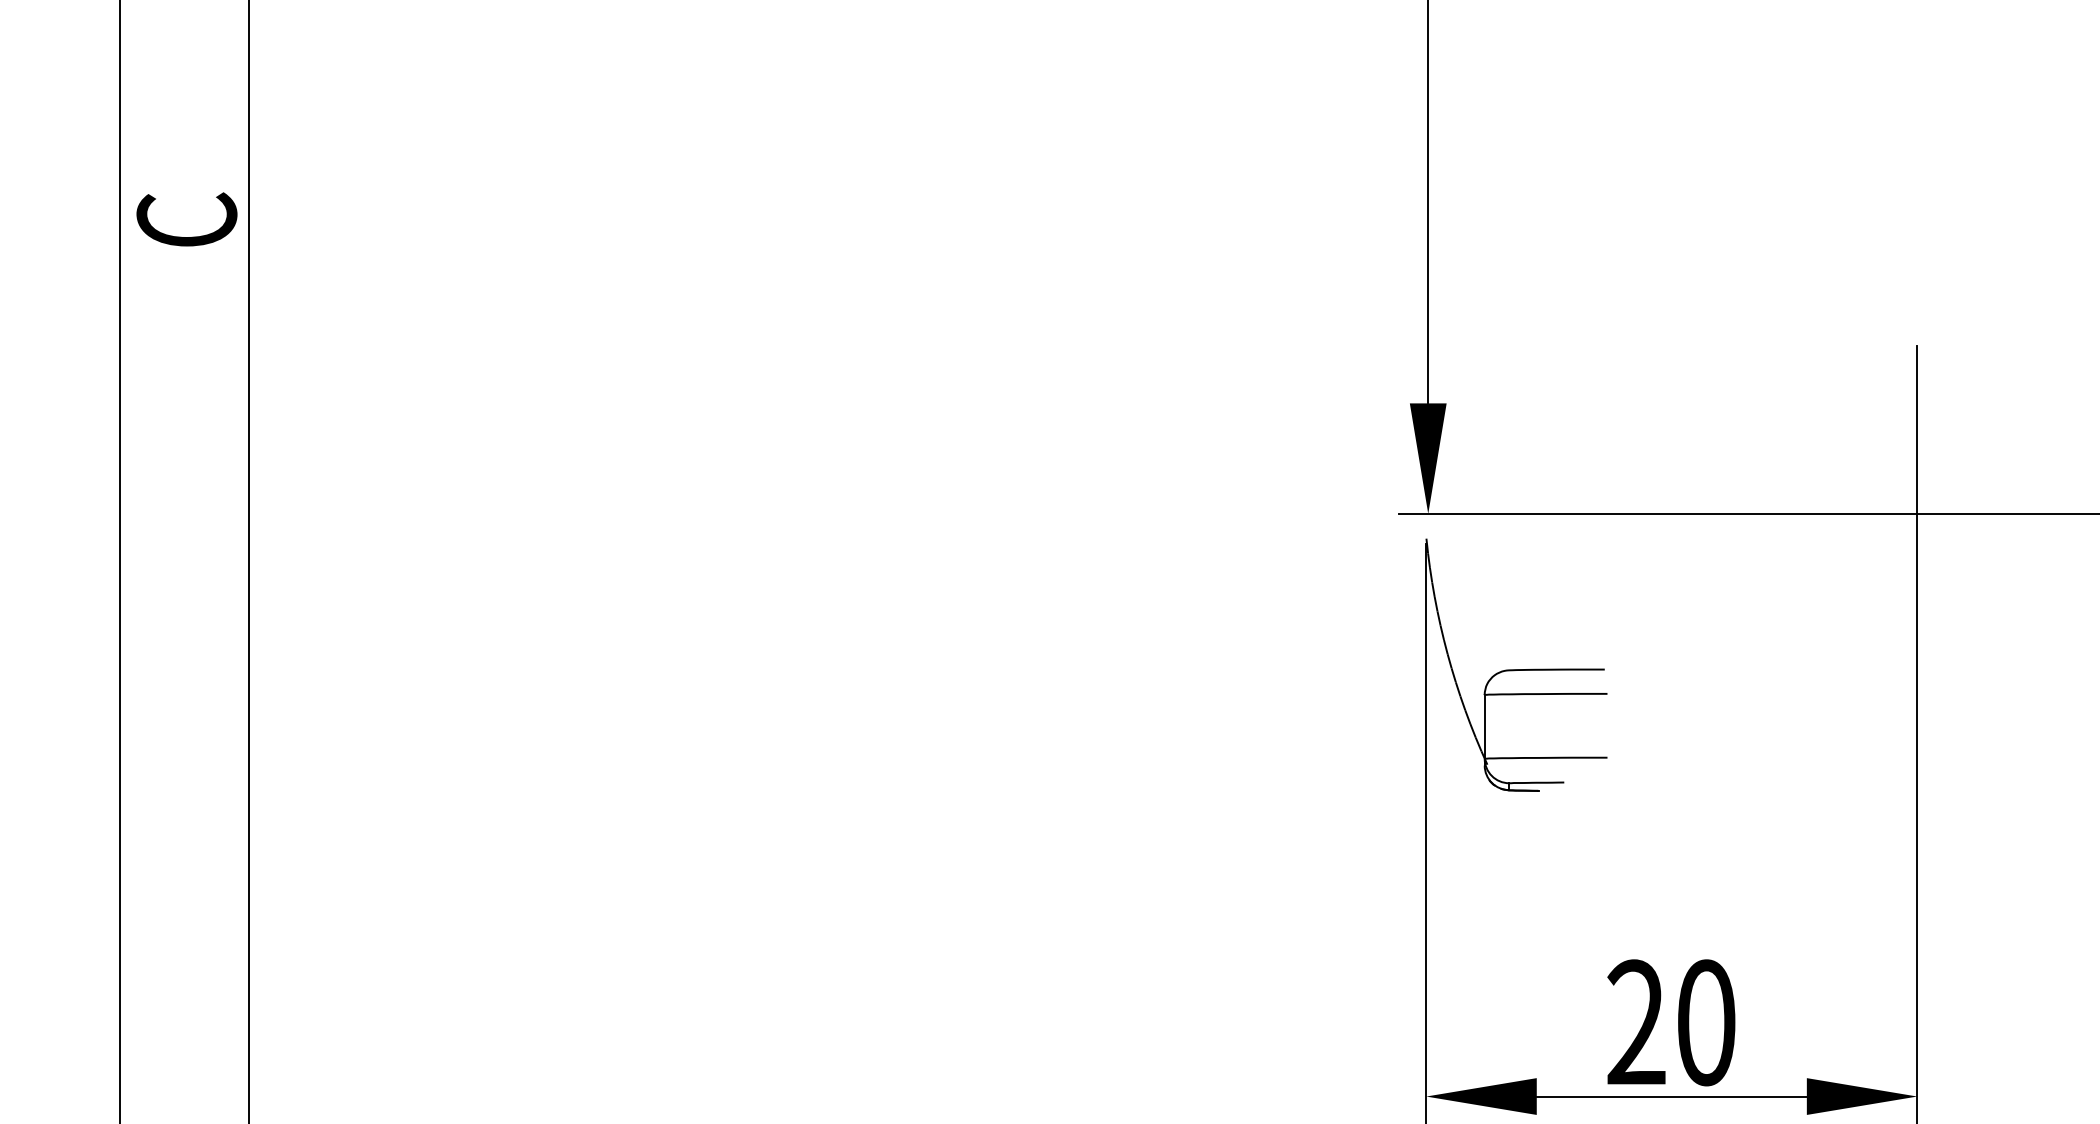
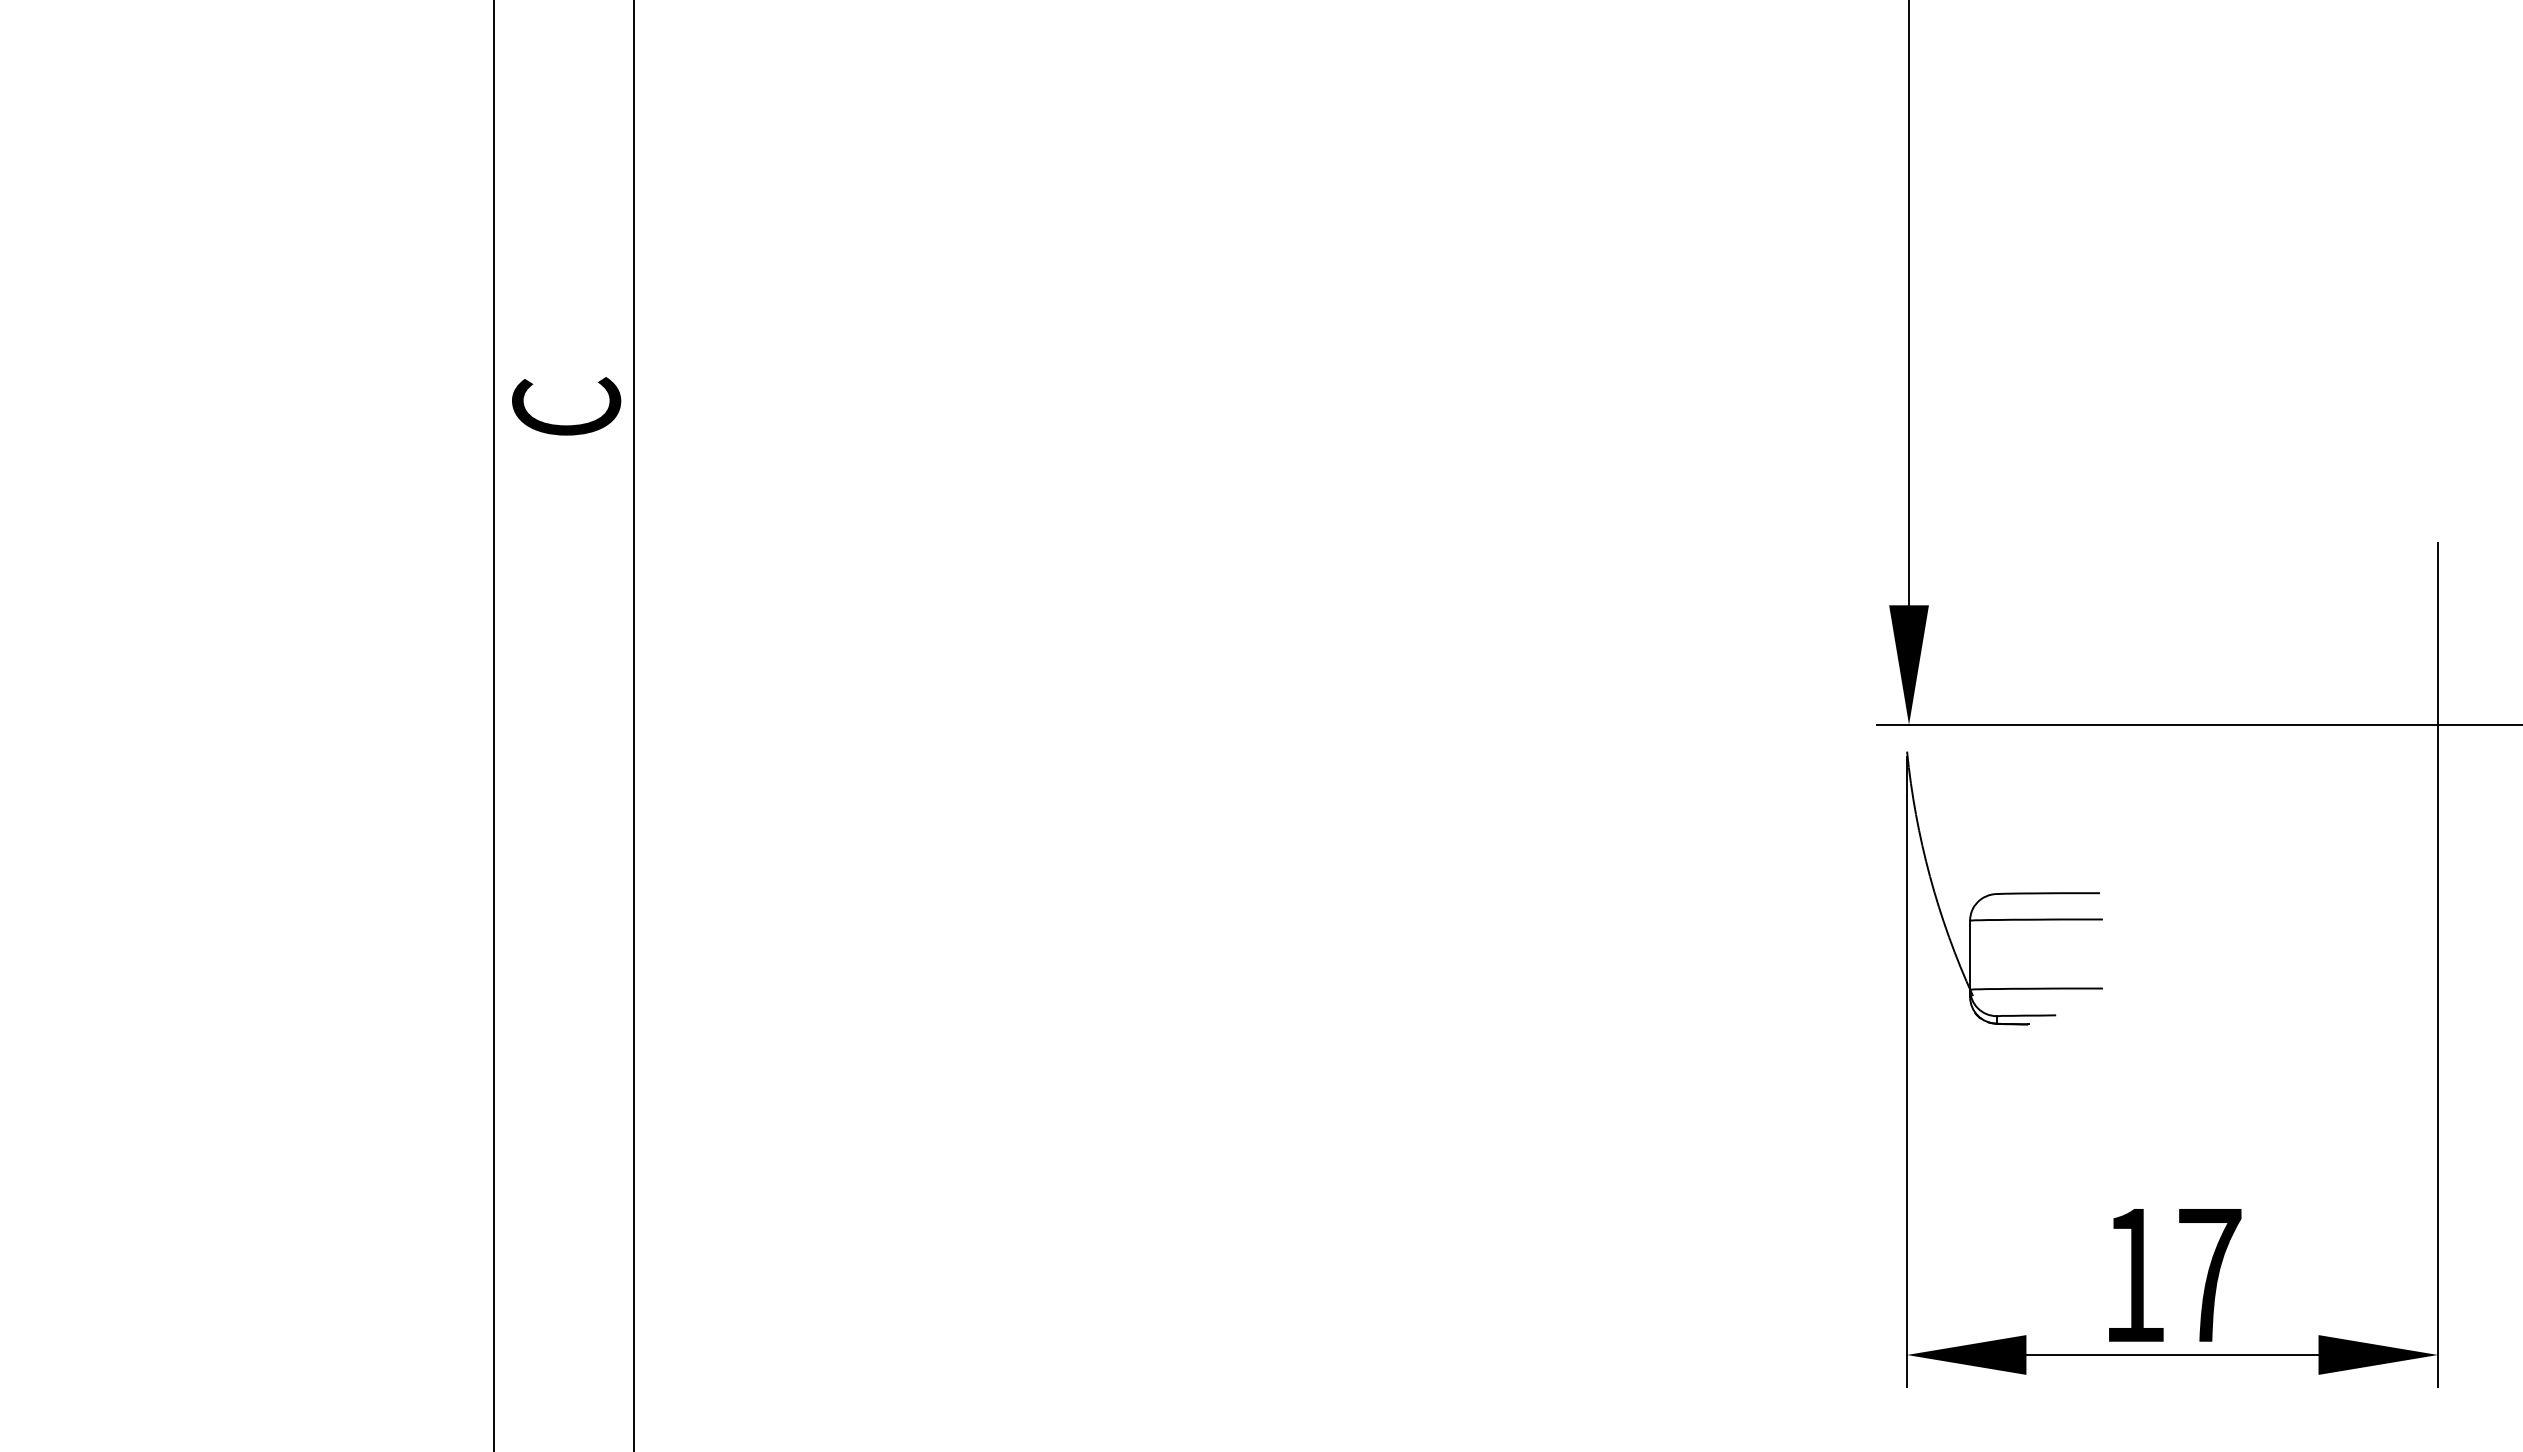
text: (1670, 1022) -> (2171, 1274), 20 -> 17

